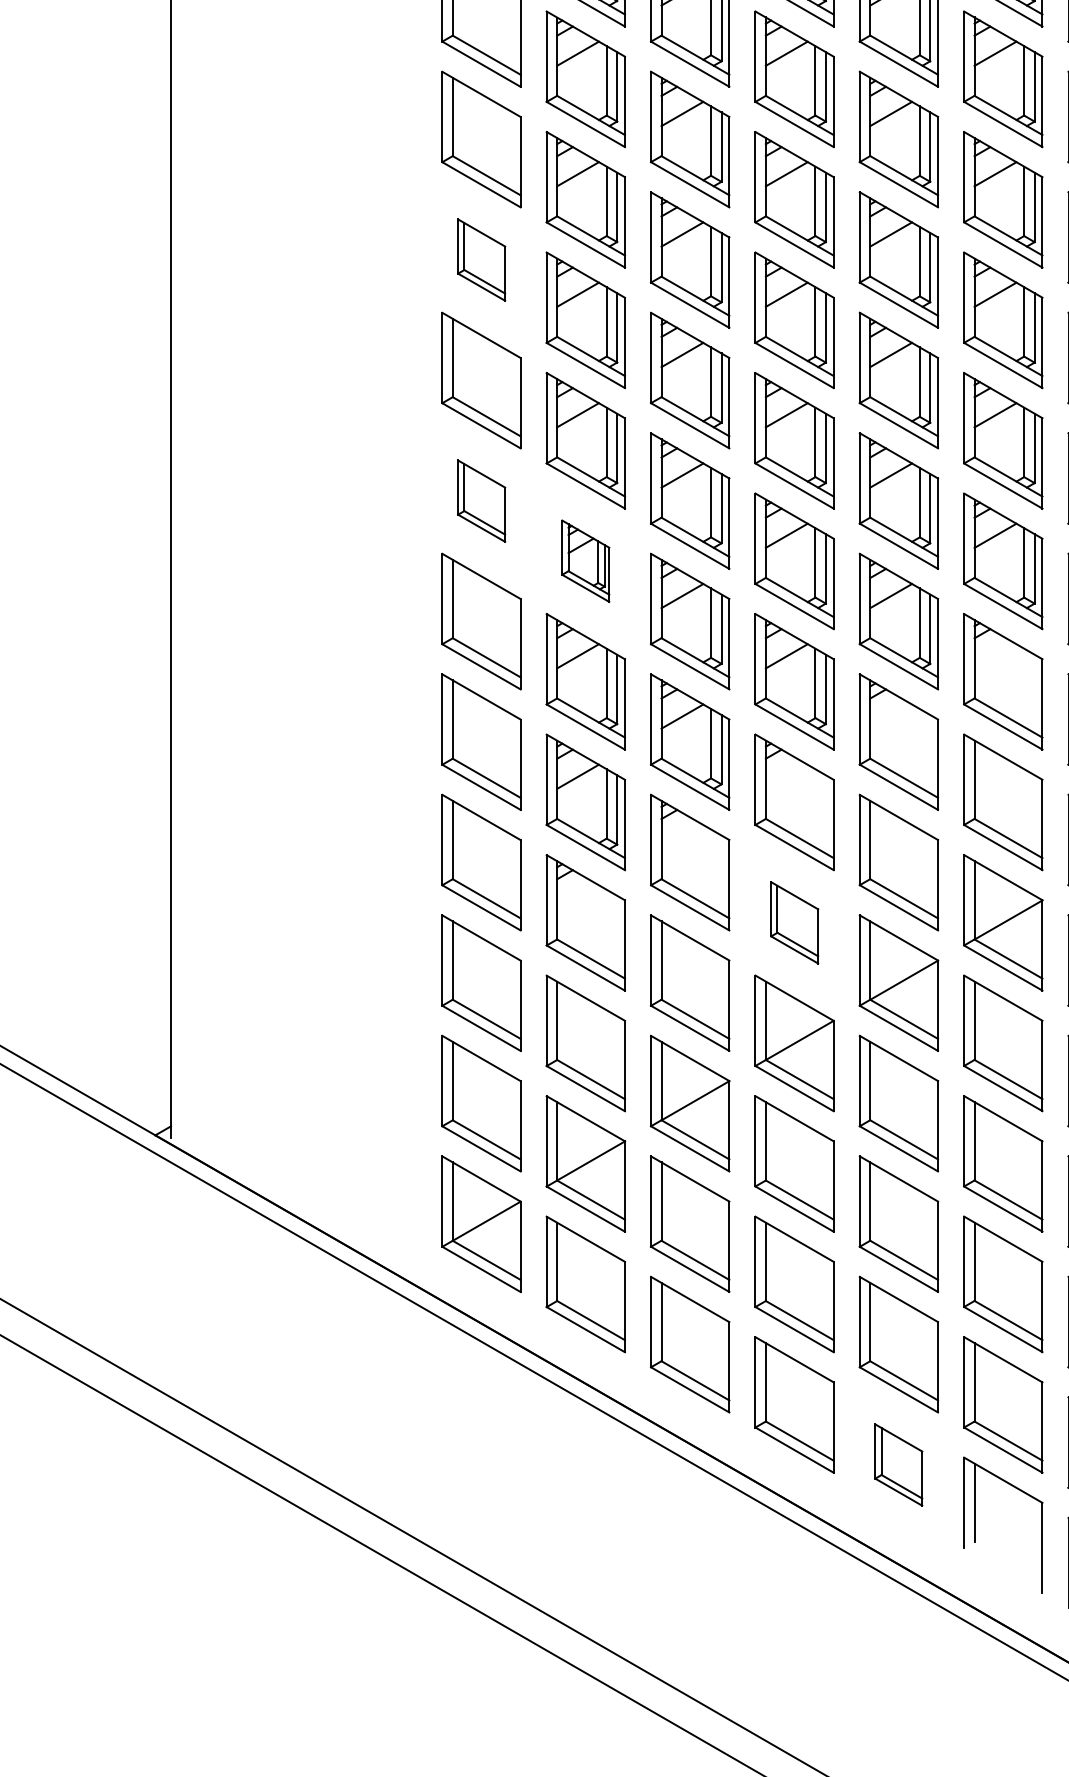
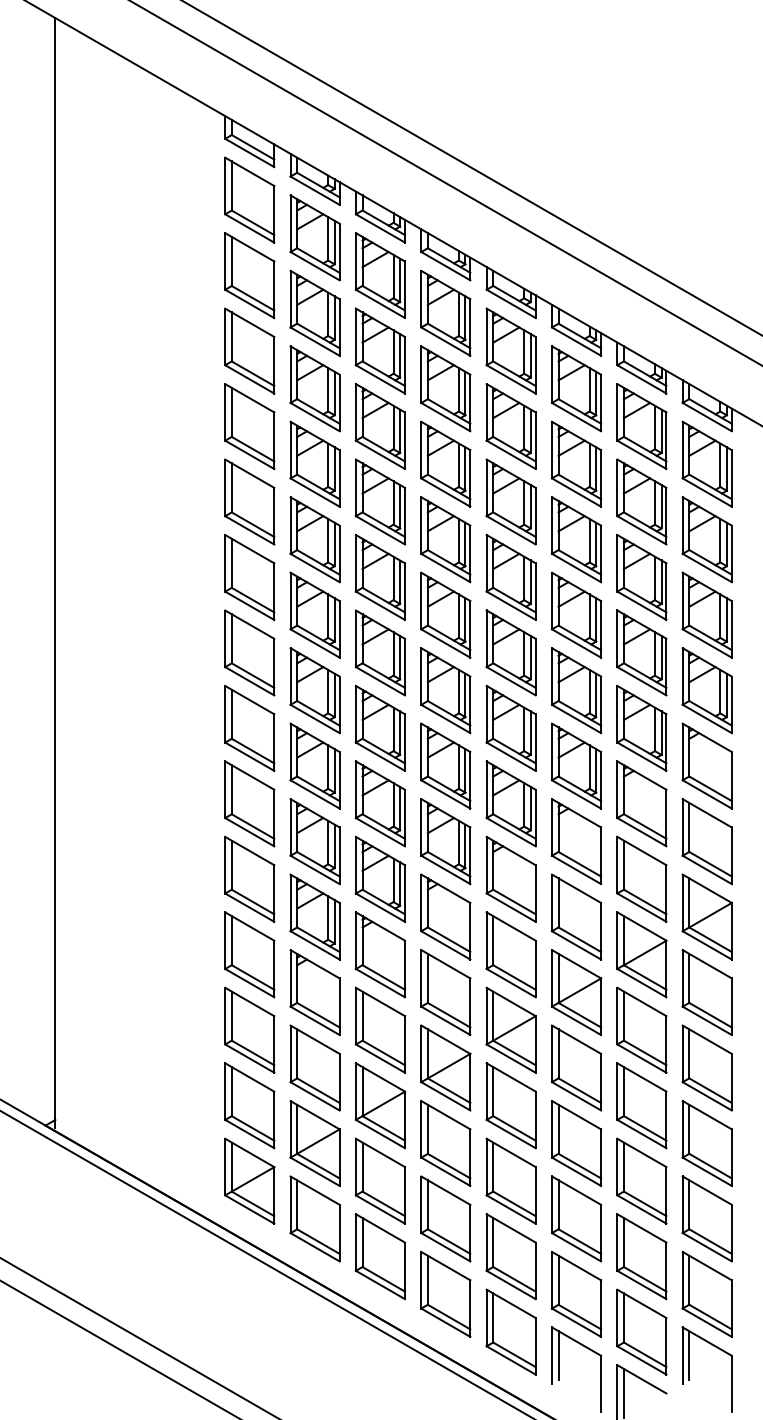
part: (481, 260) -> (249, 577), size x1.67
part: (481, 501) -> (249, 728), size x1.67
part: (584, 560) -> (314, 765), size x1.67
part: (794, 922) -> (445, 992), size x1.67
part: (897, 1464) -> (510, 1331), size x1.67

